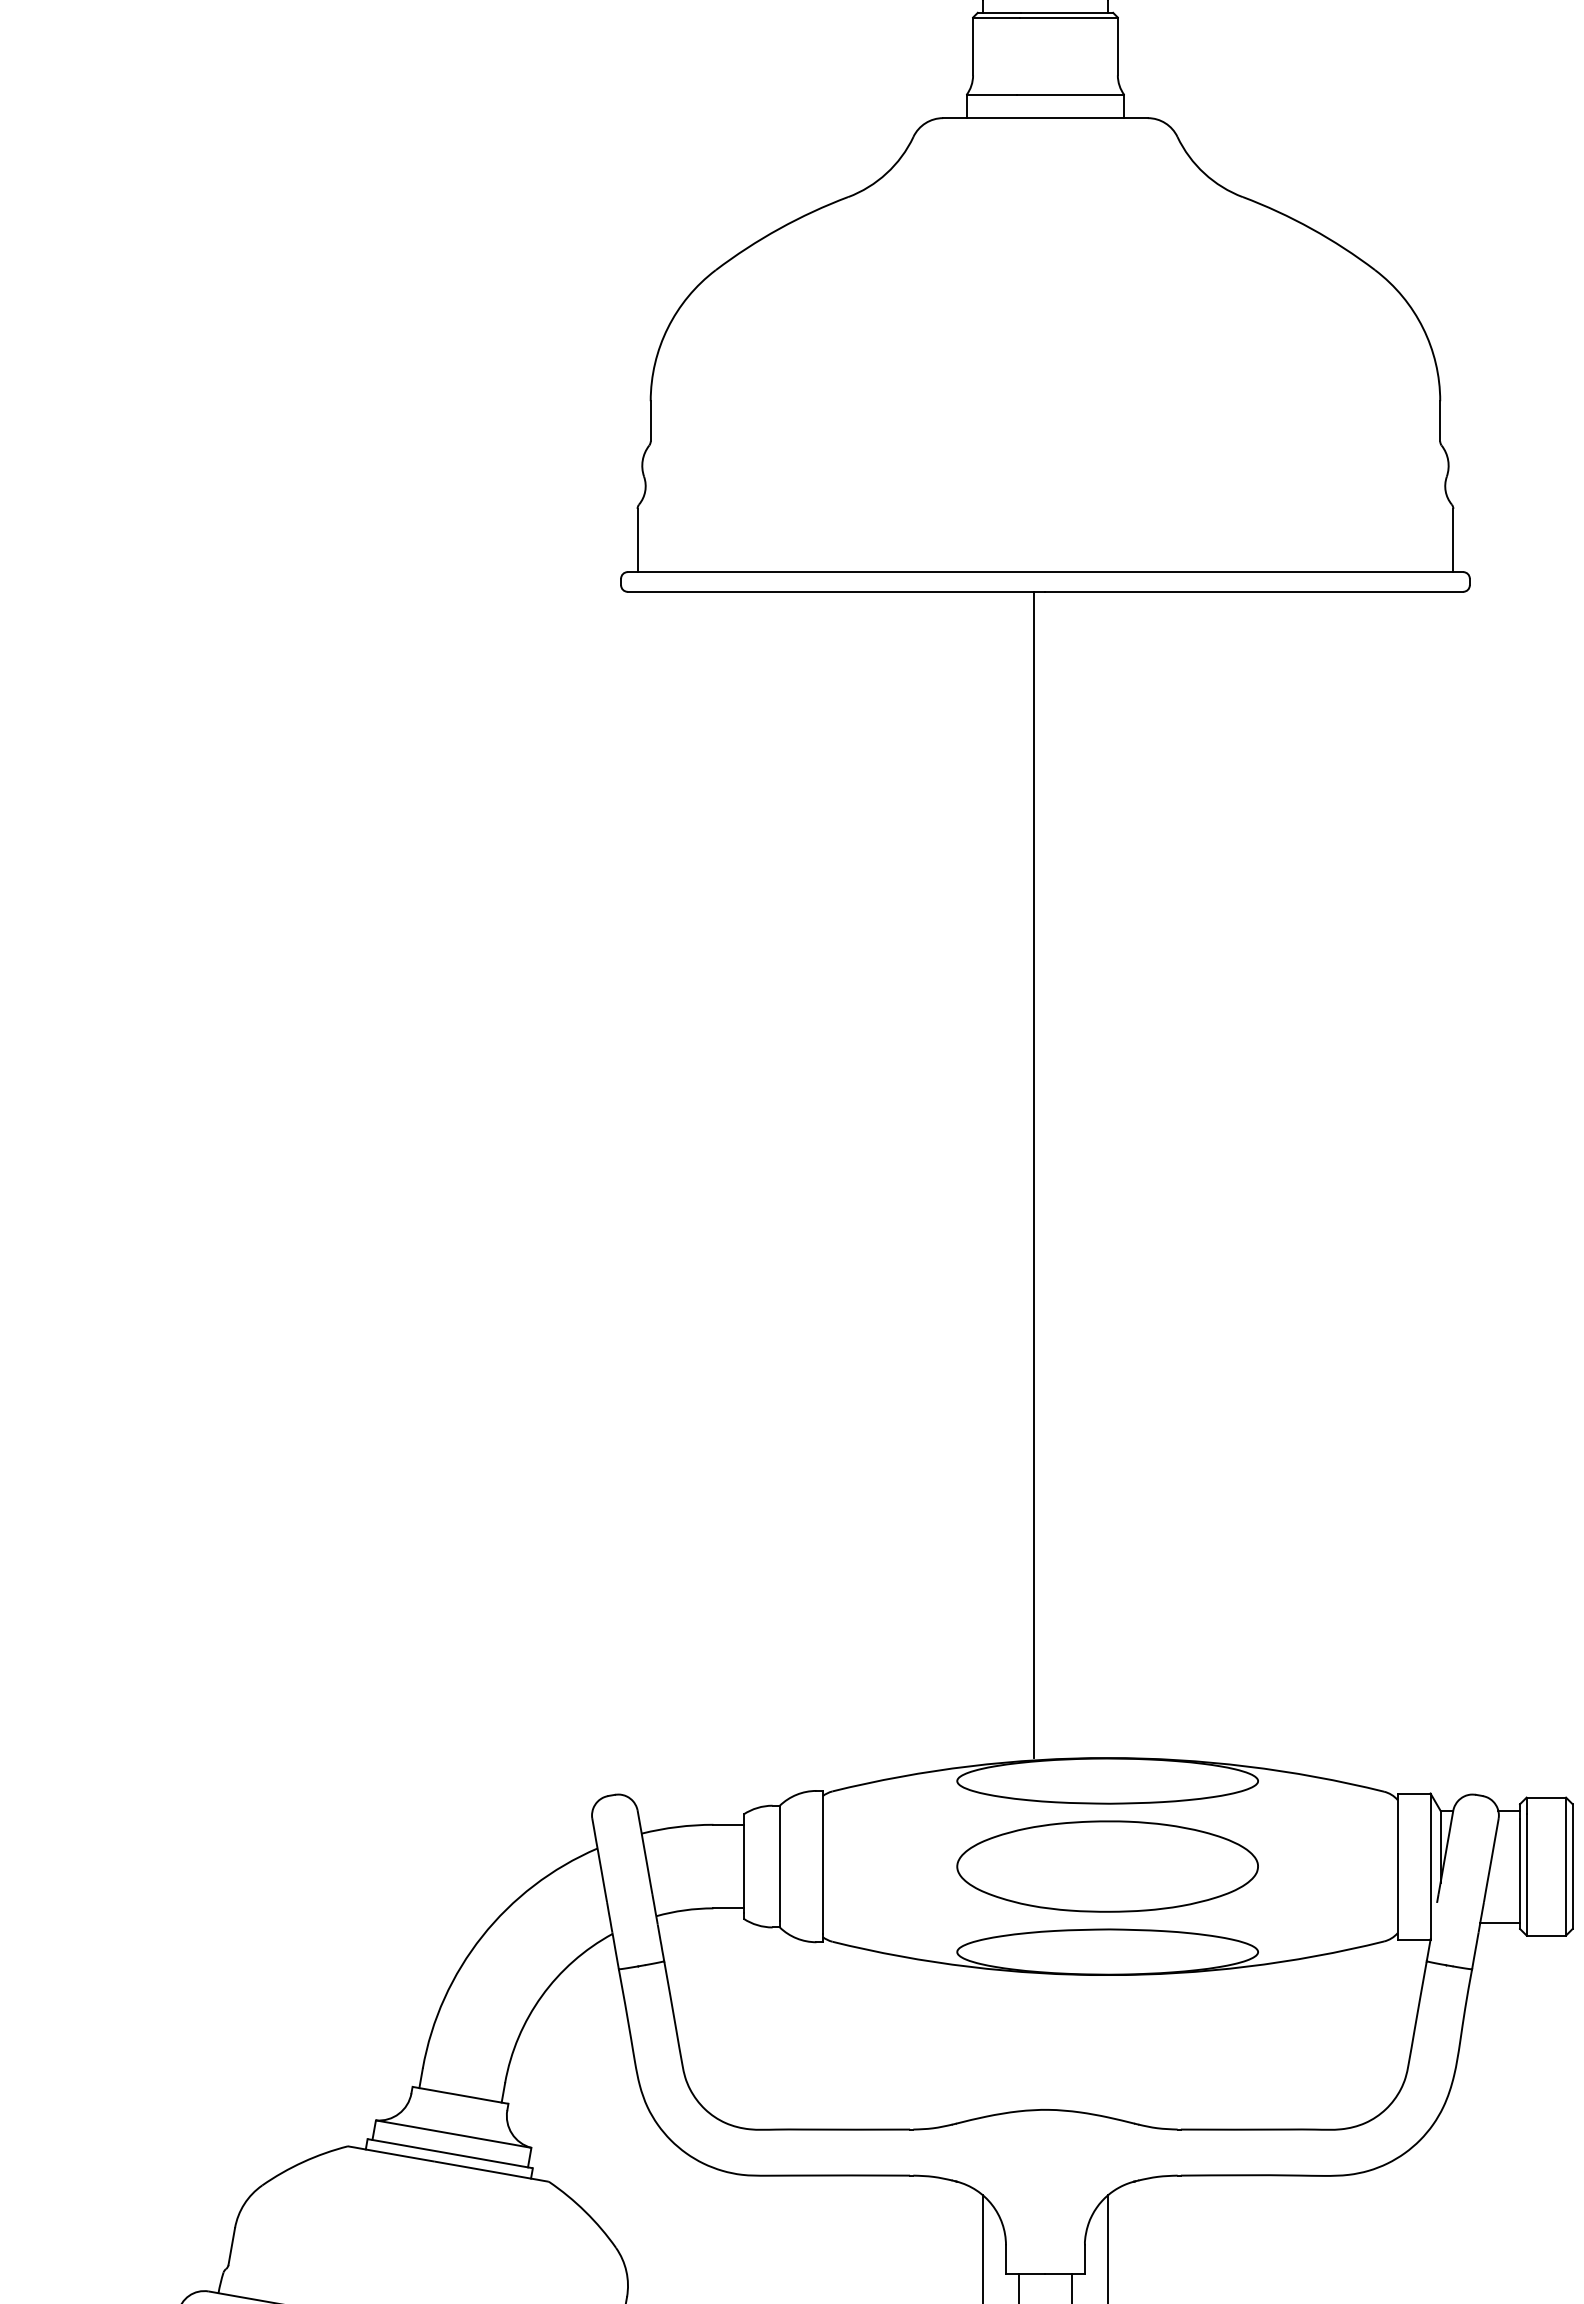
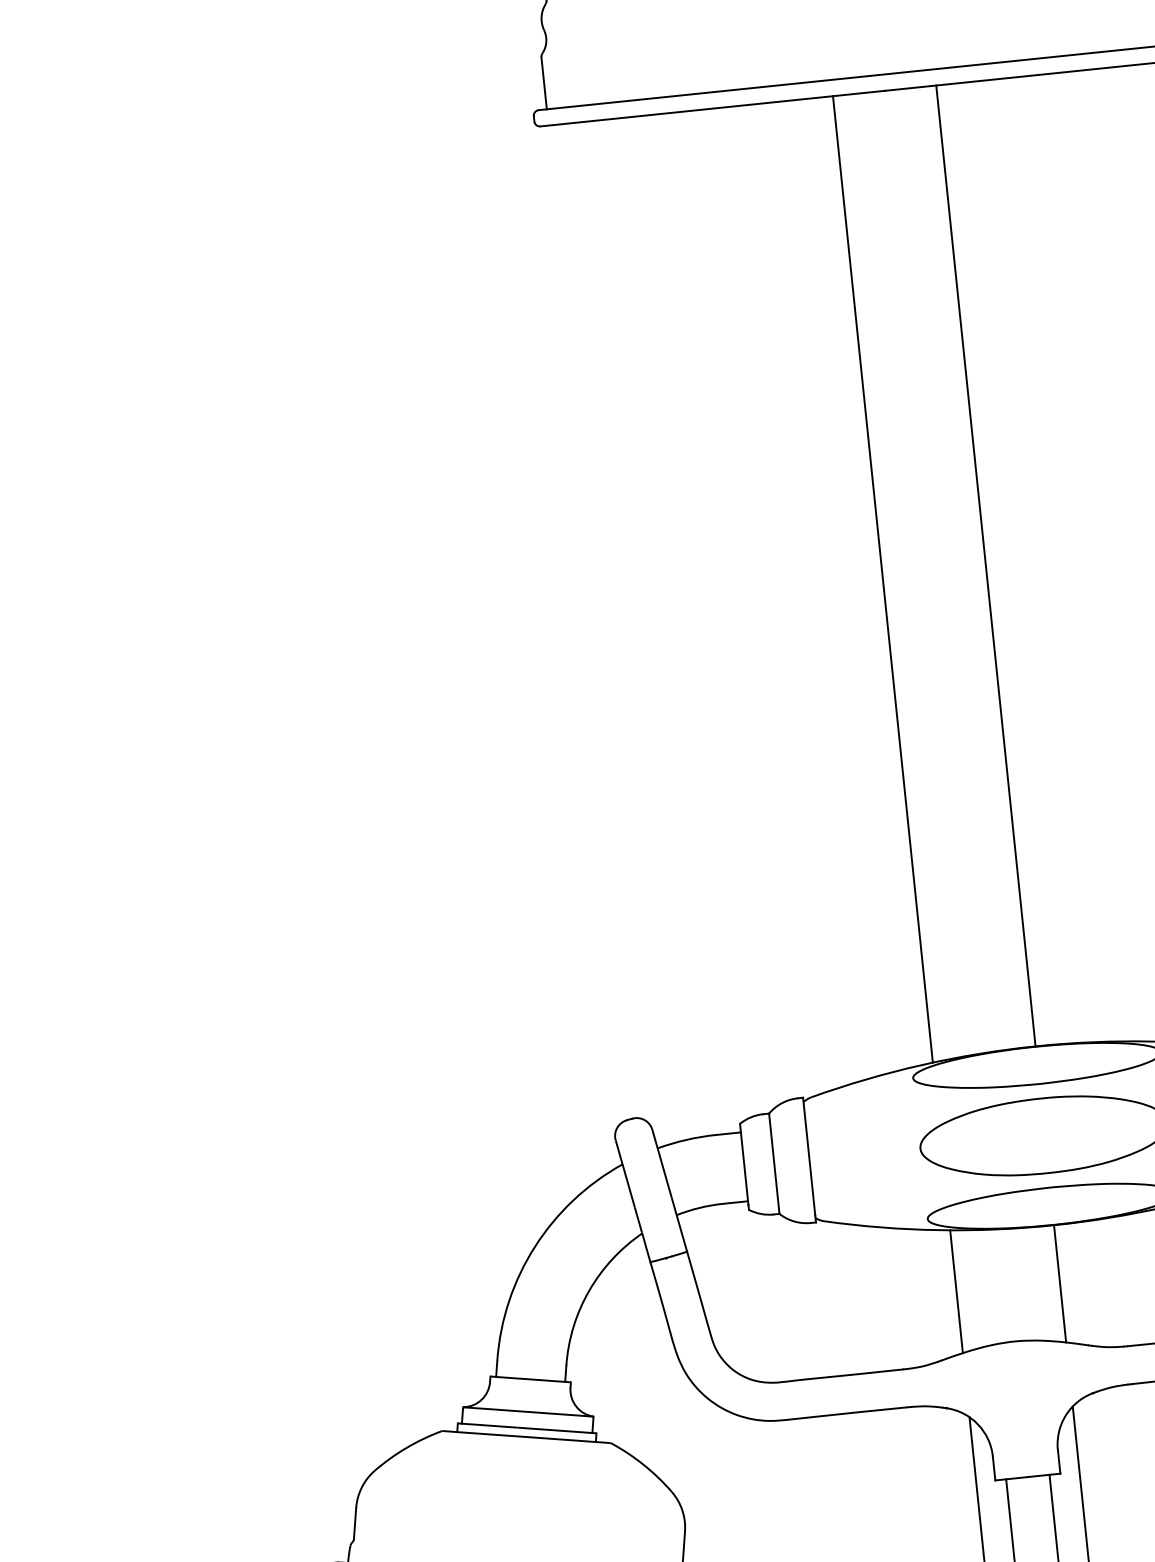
line: (1034, 1174) -> (986, 565), moved
line: (982, 1177) -> (882, 578), added
line: (982, 2042) -> (956, 1291), added
line: (1108, 2046) -> (1060, 1284), added

